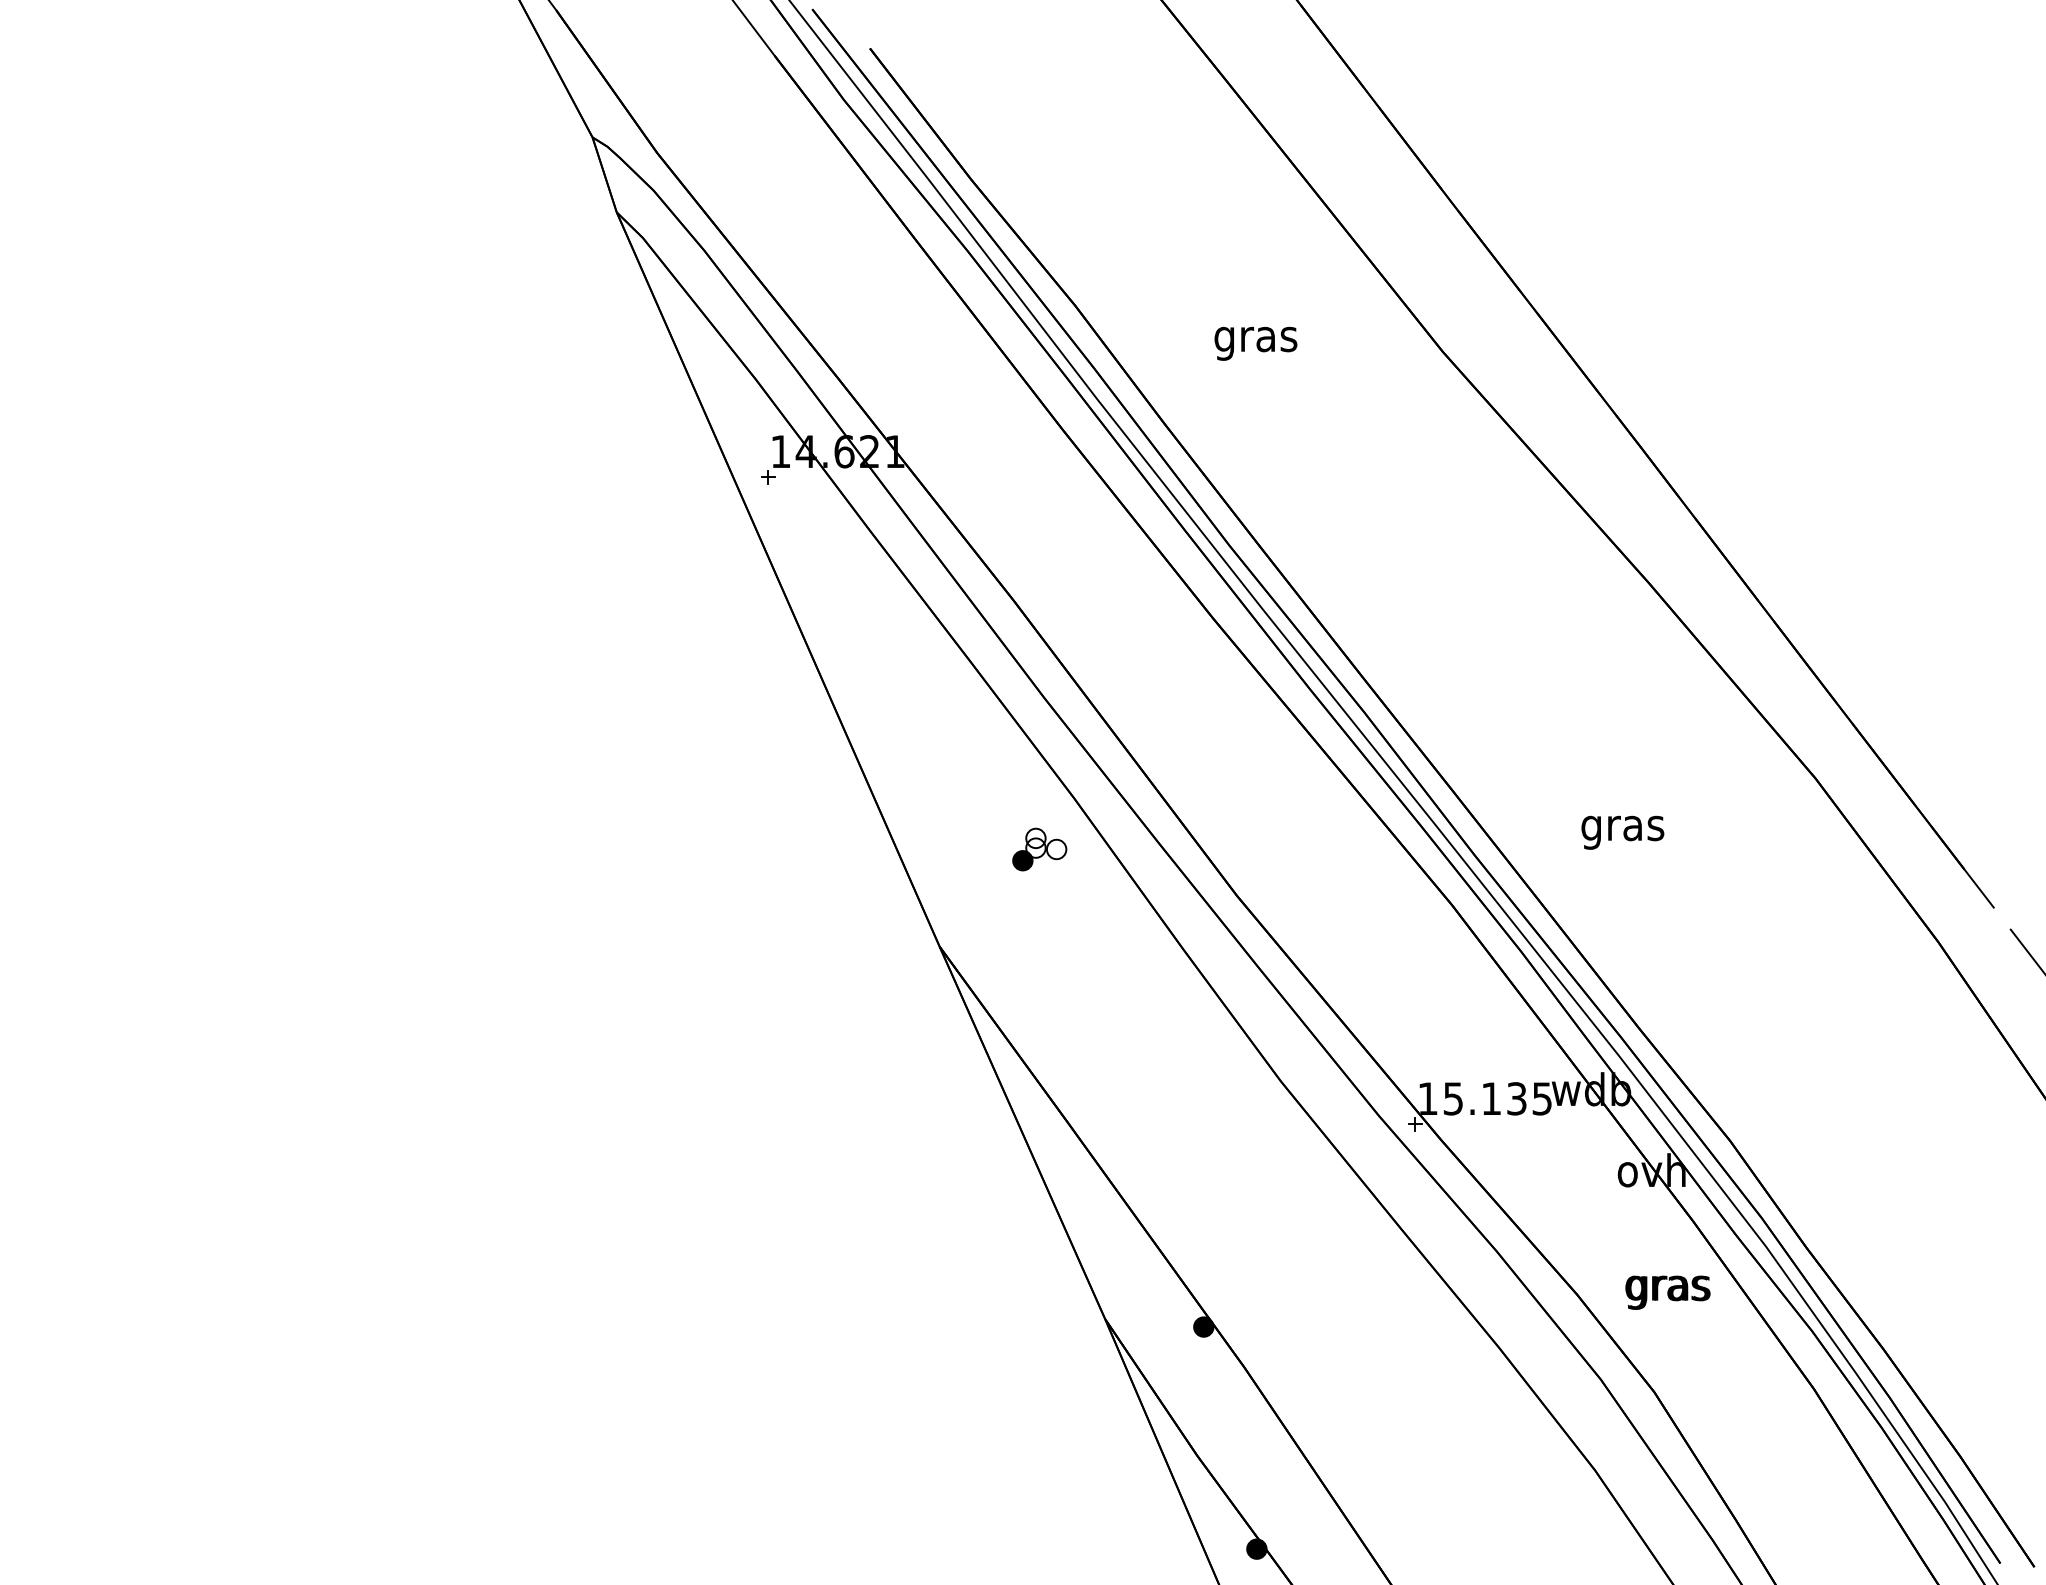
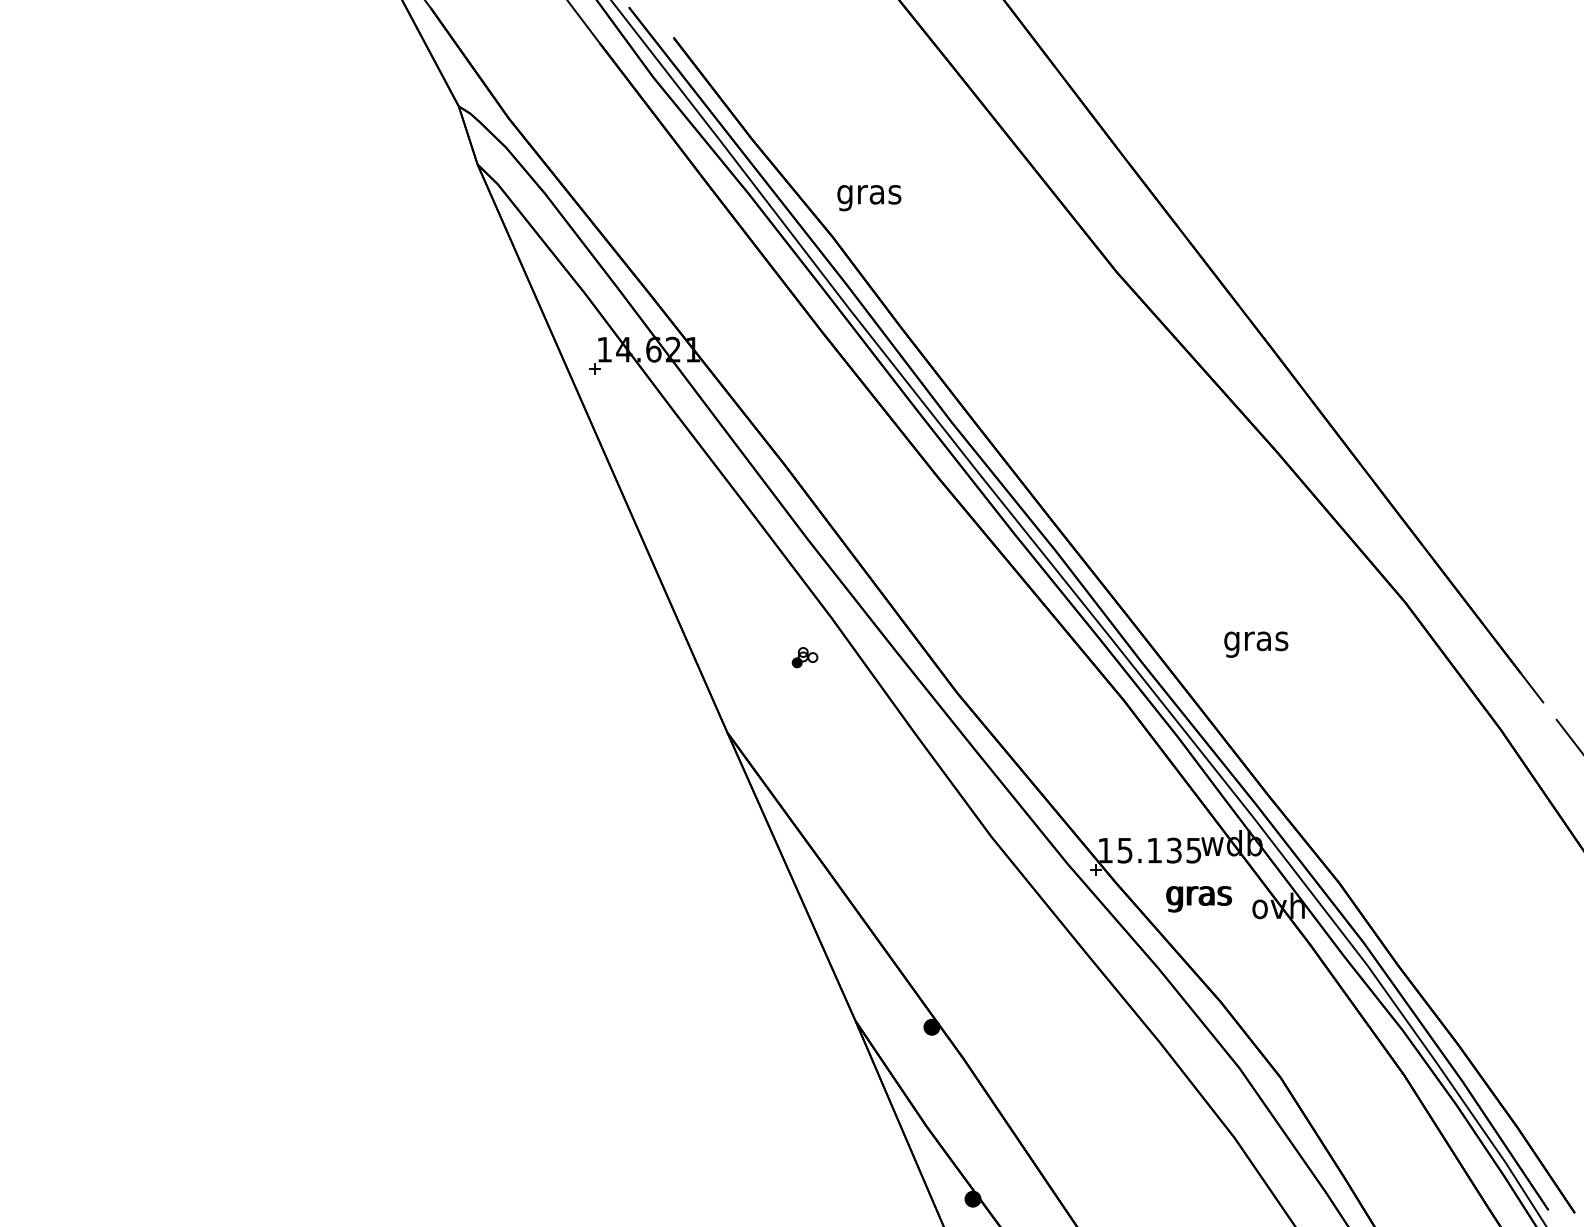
text: (1255, 343) -> (869, 197), moved
part: (1039, 849) -> (804, 657), size x0.6
text: (1667, 1292) -> (1198, 899), moved

